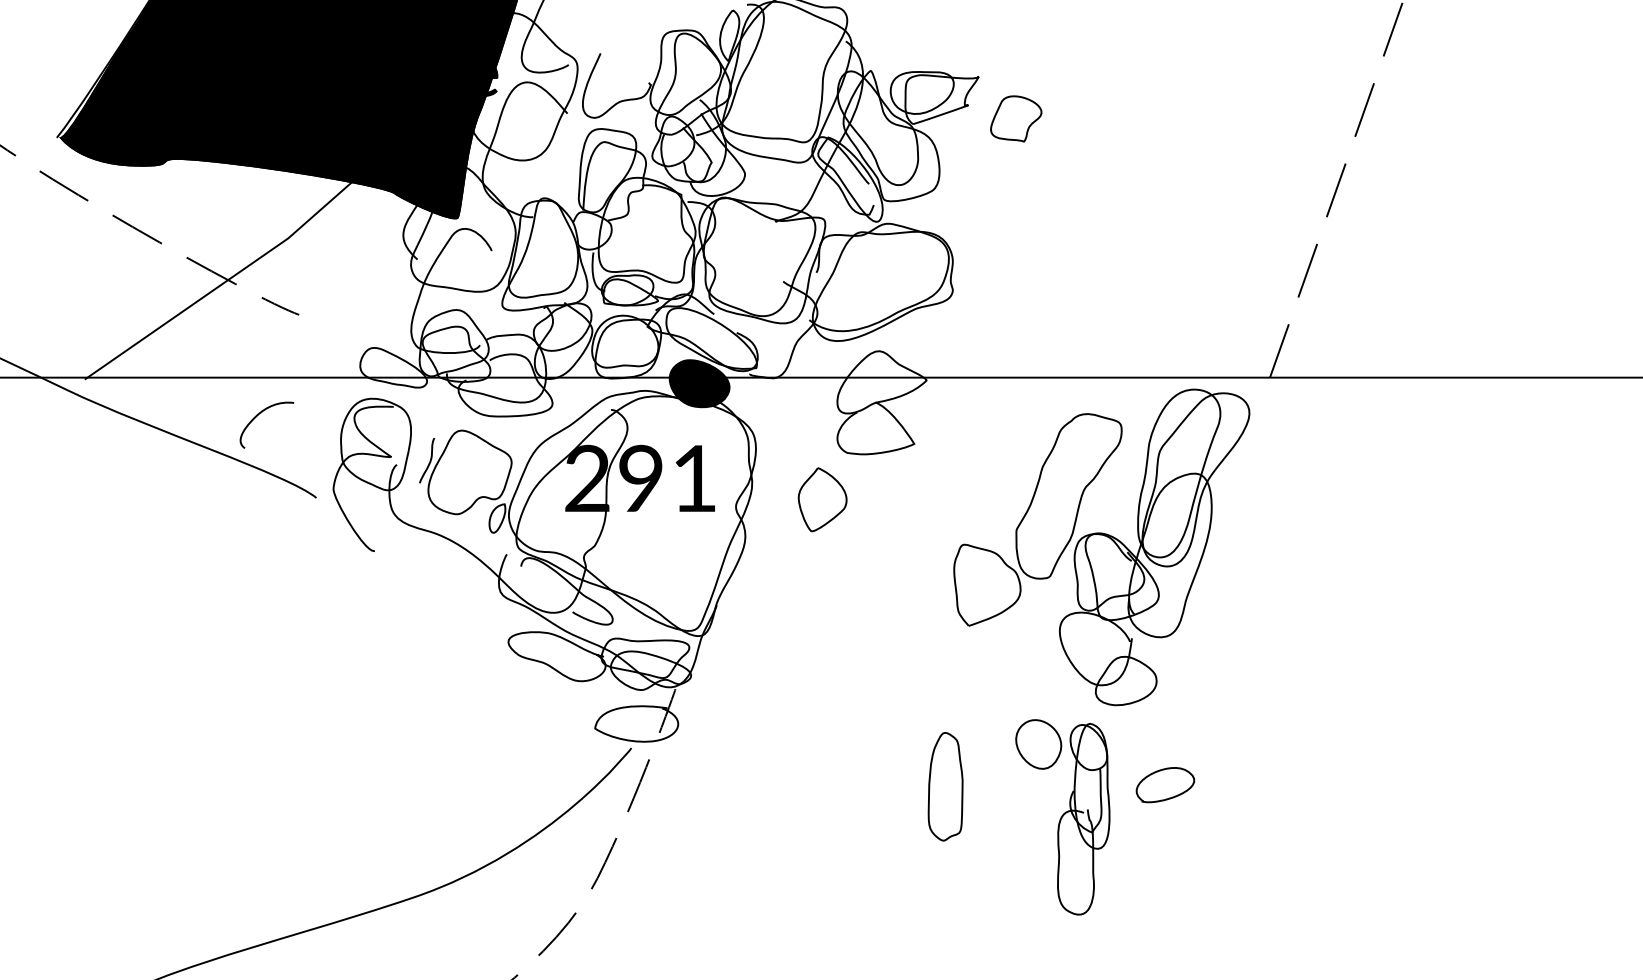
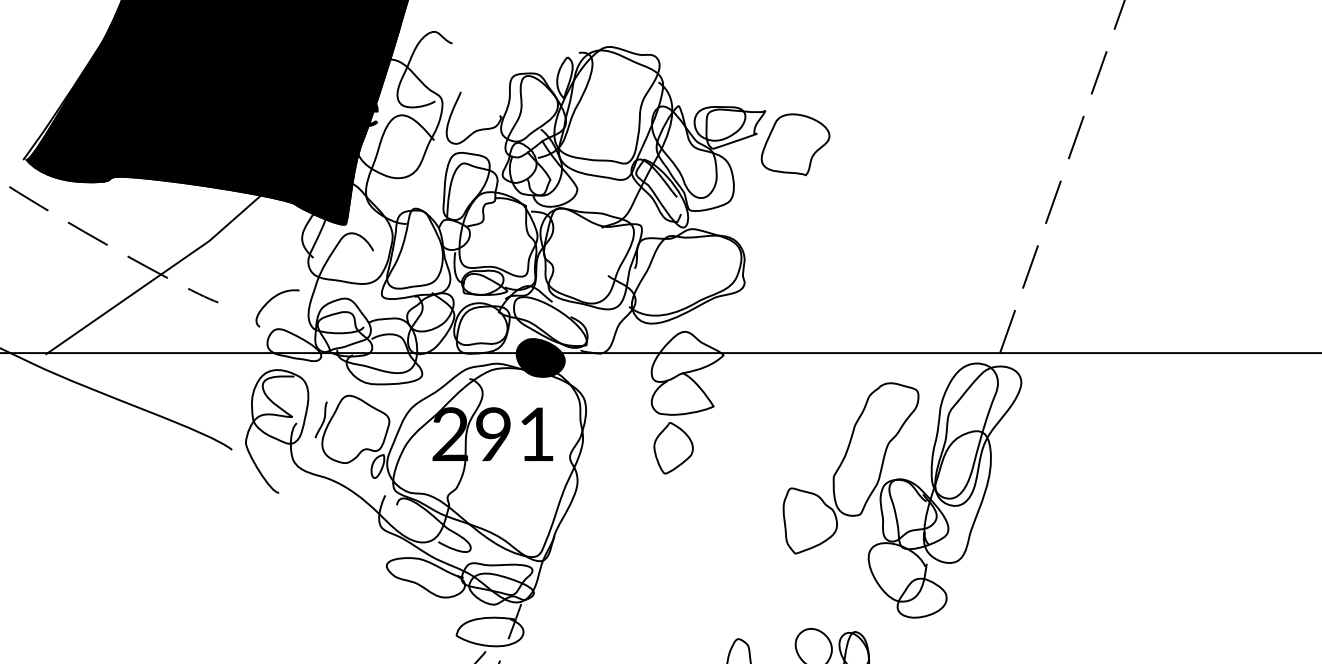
part: (1016, 118) -> (795, 144), size x1.67
curve: (258, 415) -> (270, 300), moved
part: (822, 499) -> (673, 447), moved
part: (1101, 547) -> (902, 490), moved

